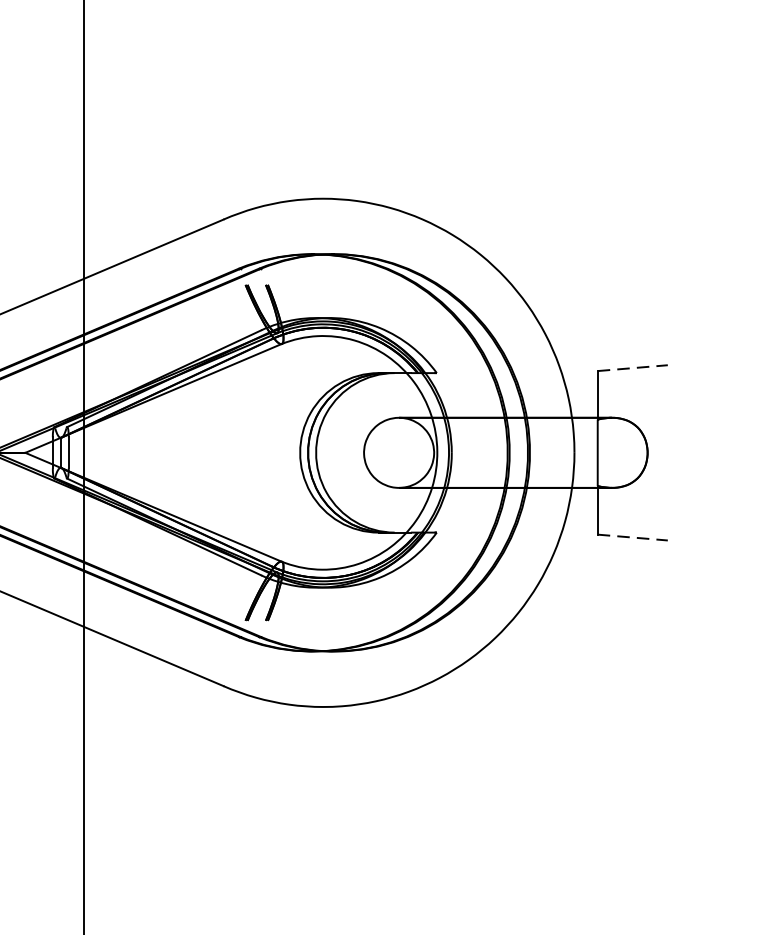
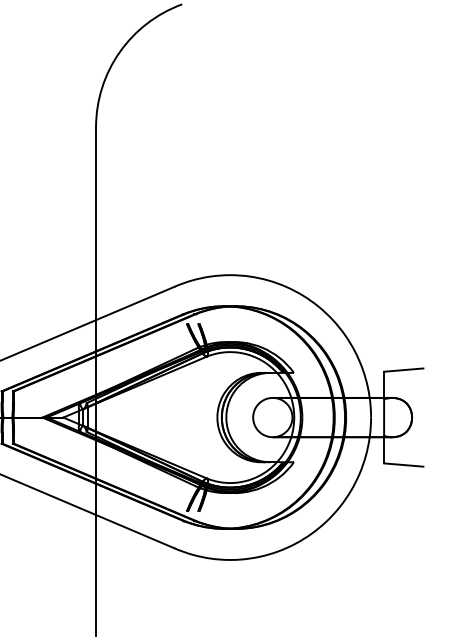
line: (632, 368) -> (403, 370), dashed -> solid
line: (632, 538) -> (403, 465), dashed -> solid

